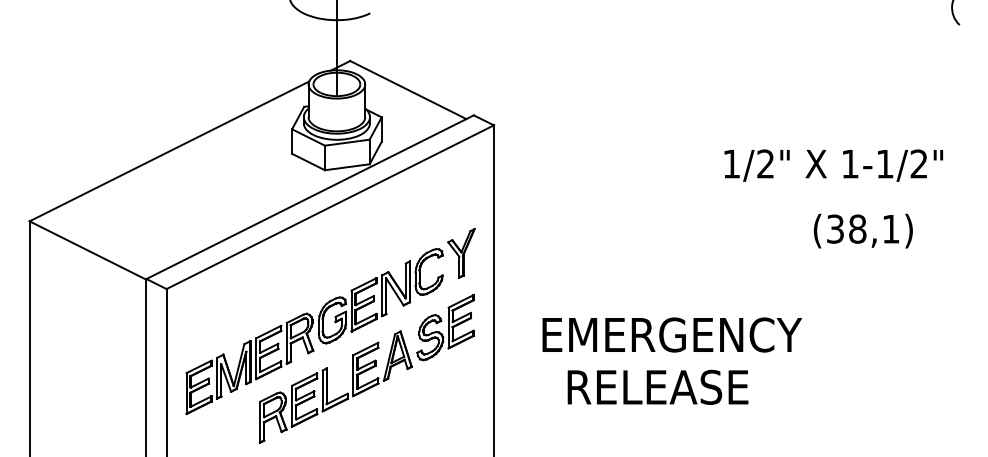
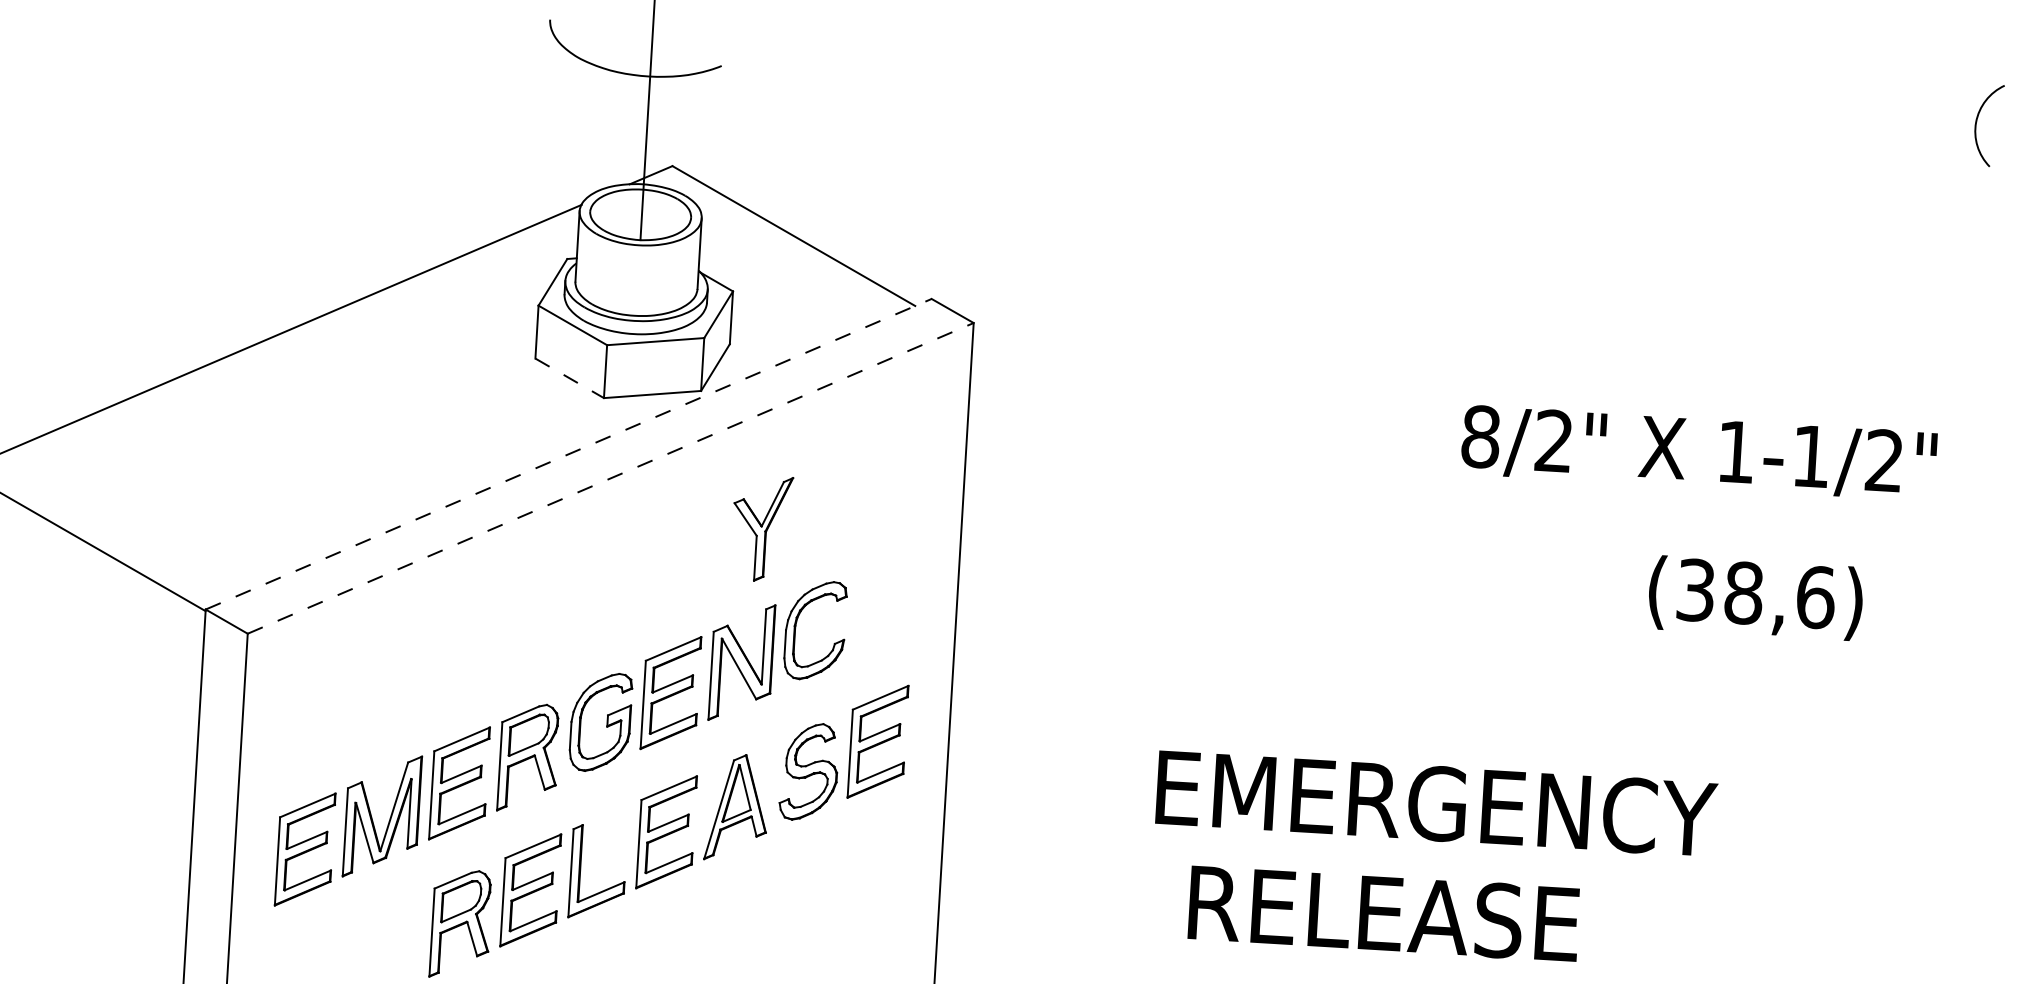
line: (308, 162) -> (569, 379), solid -> dashed
text: (731, 163) -> (1480, 435), 1/2" -> 8/2"
line: (310, 197) -> (569, 454), solid -> dashed
line: (330, 206) -> (611, 476), solid -> dashed
text: (891, 228) -> (1816, 596), (38,1) -> (38,6)
part: (461, 253) -> (761, 529), moved
text: (672, 334) -> (1437, 802), moved
text: (657, 386) -> (1382, 911), moved

